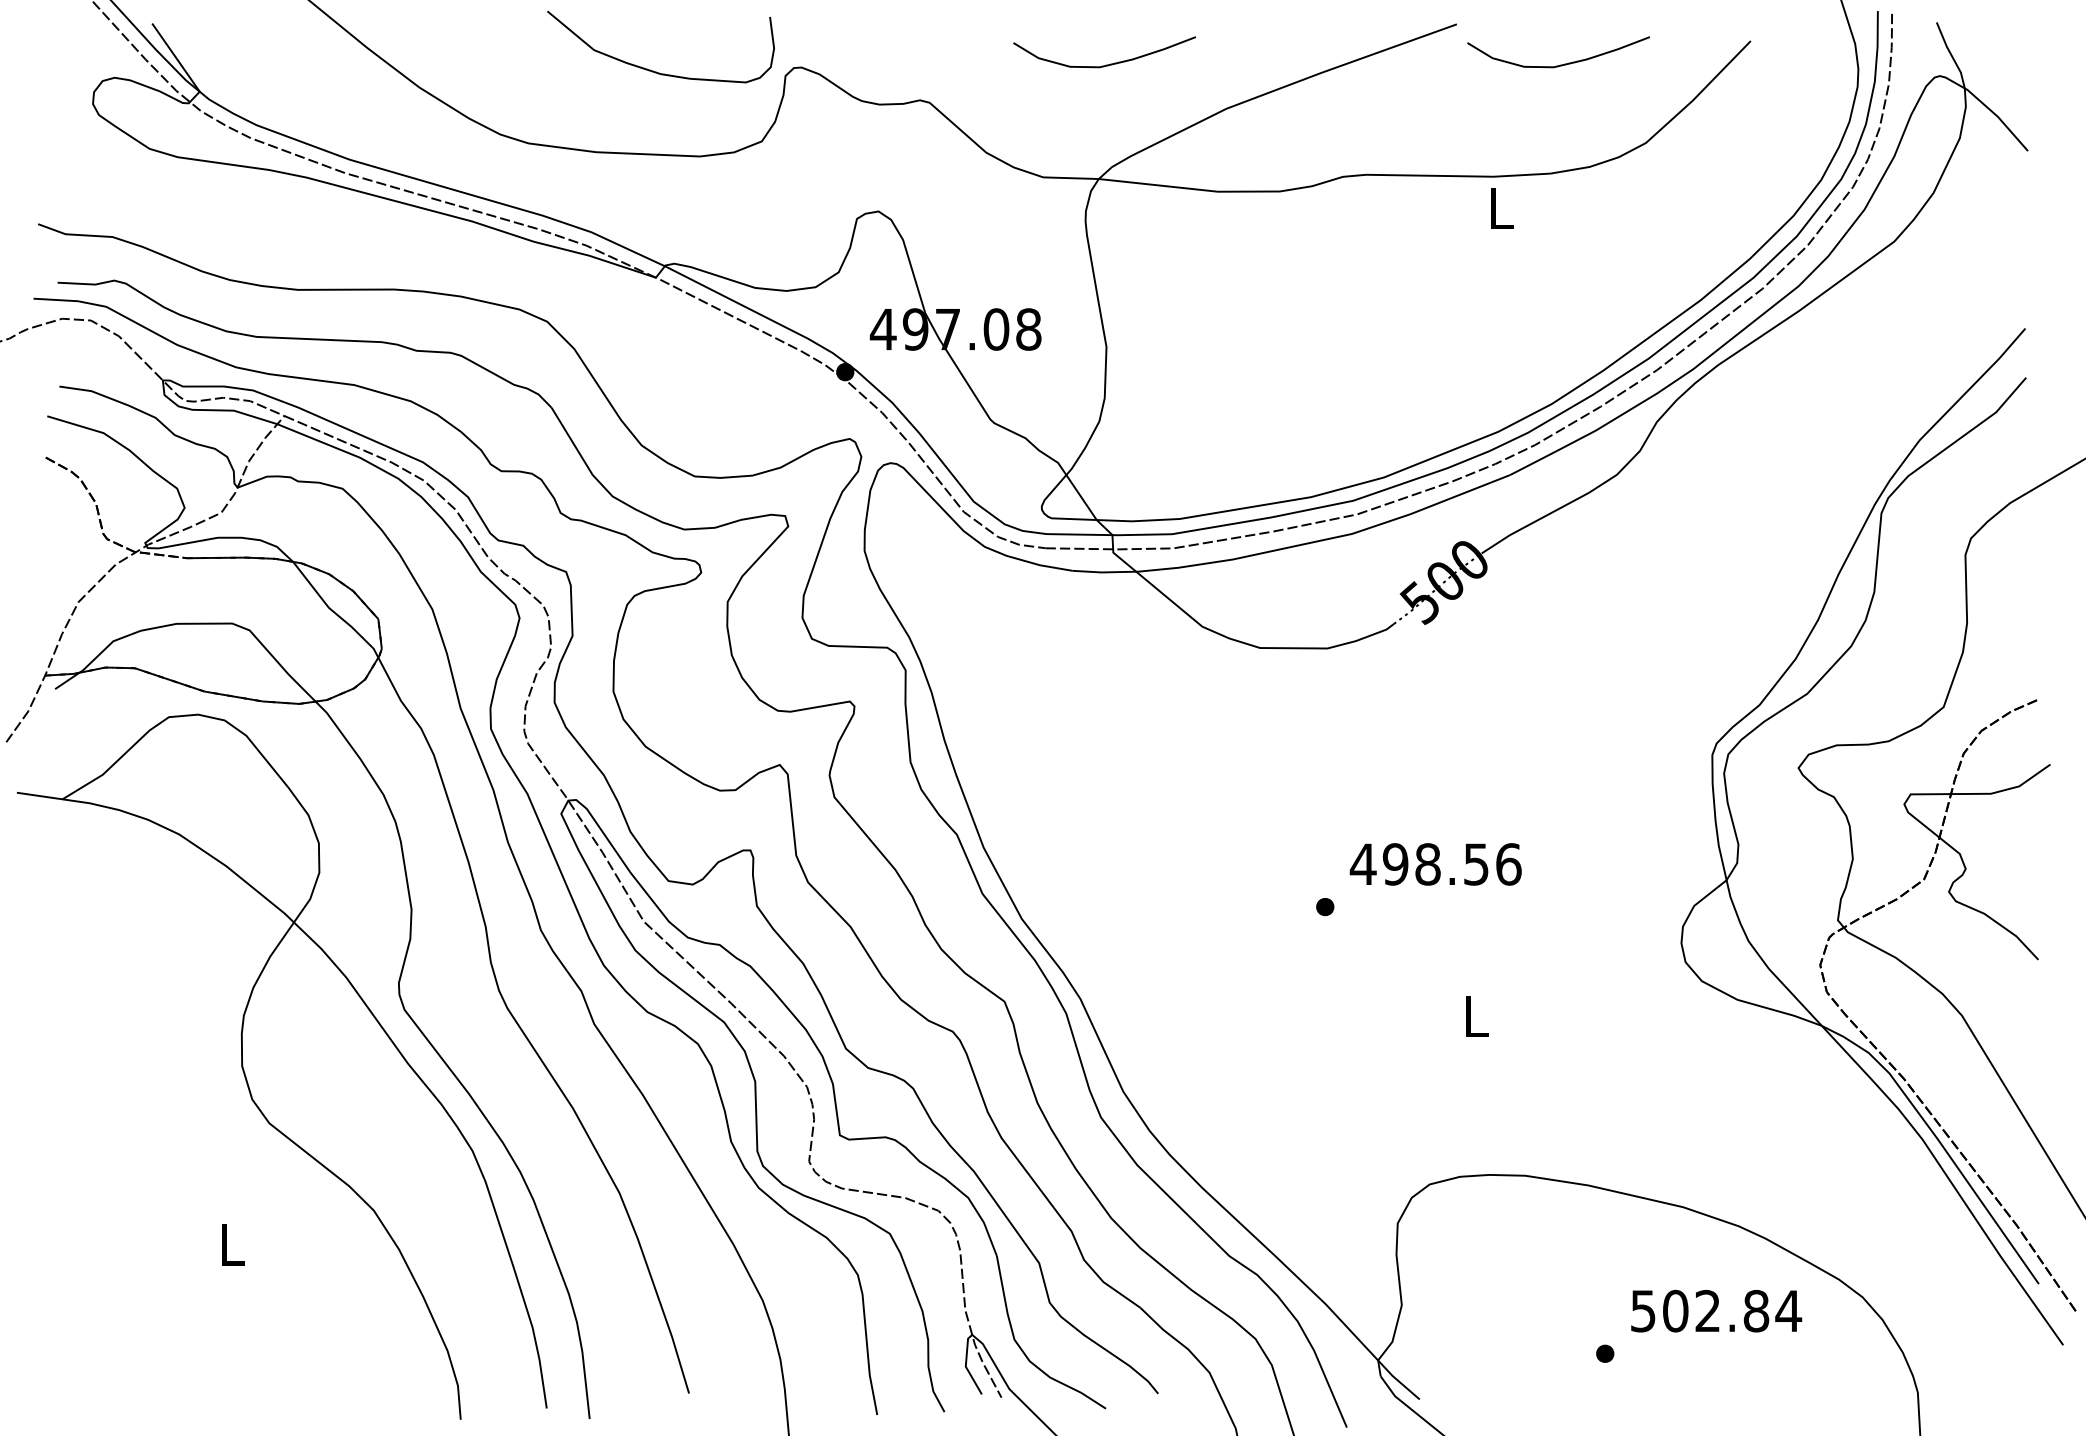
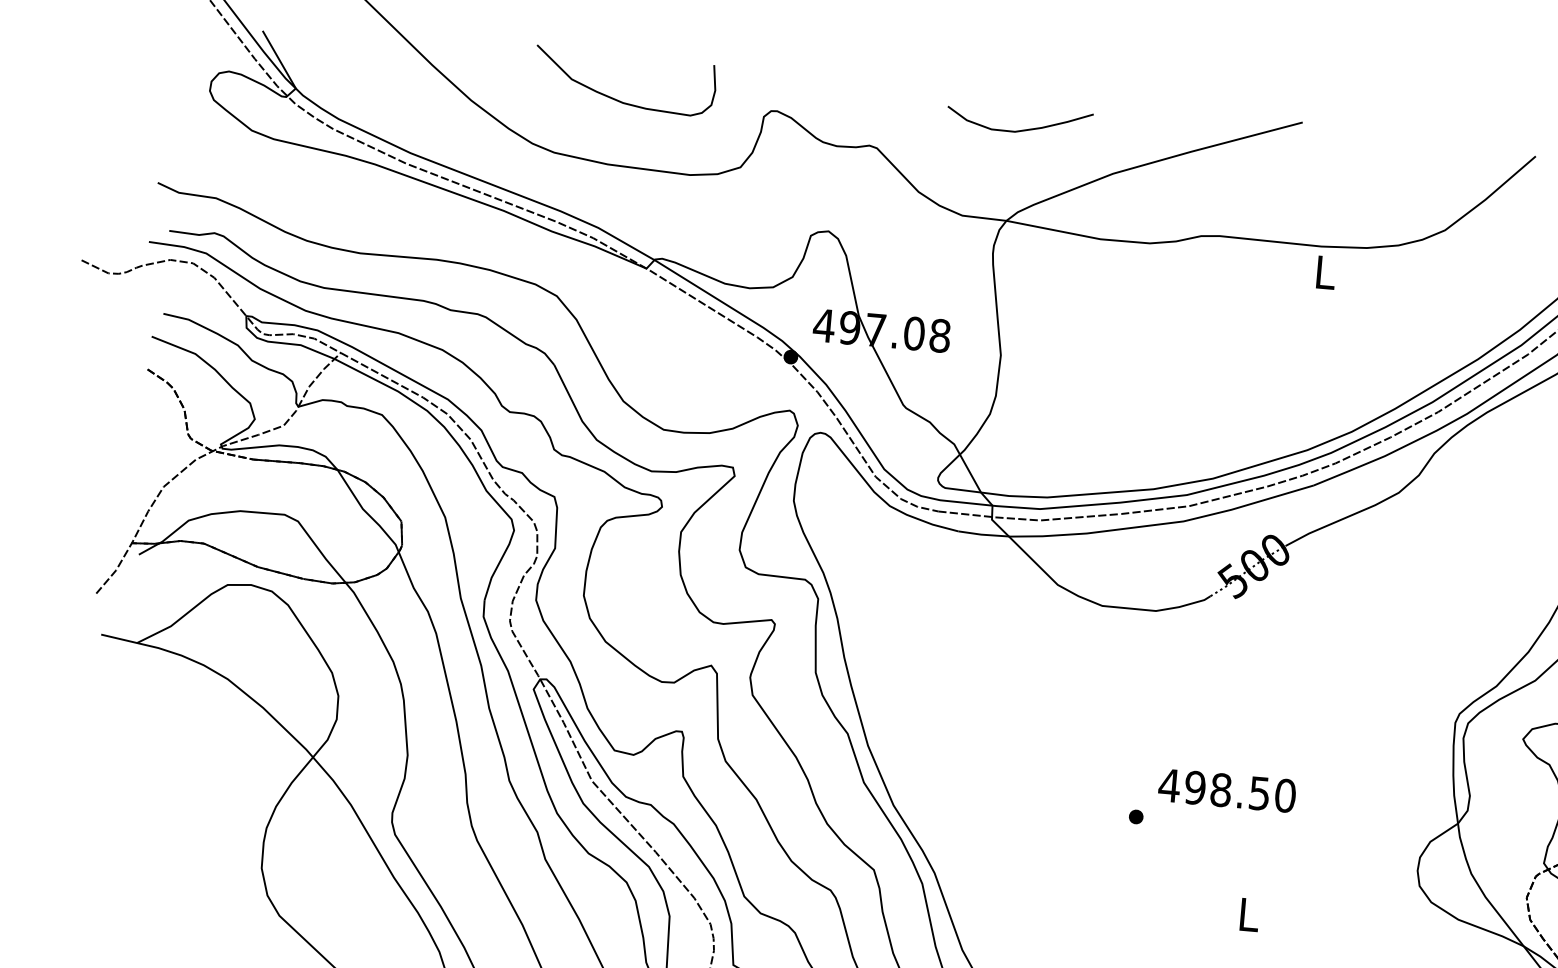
curve: (1560, 64) -> (1382, 161), removed
curve: (653, 70) -> (617, 99), moved
text: (1508, 864) -> (1285, 795), 498.56 -> 498.50

